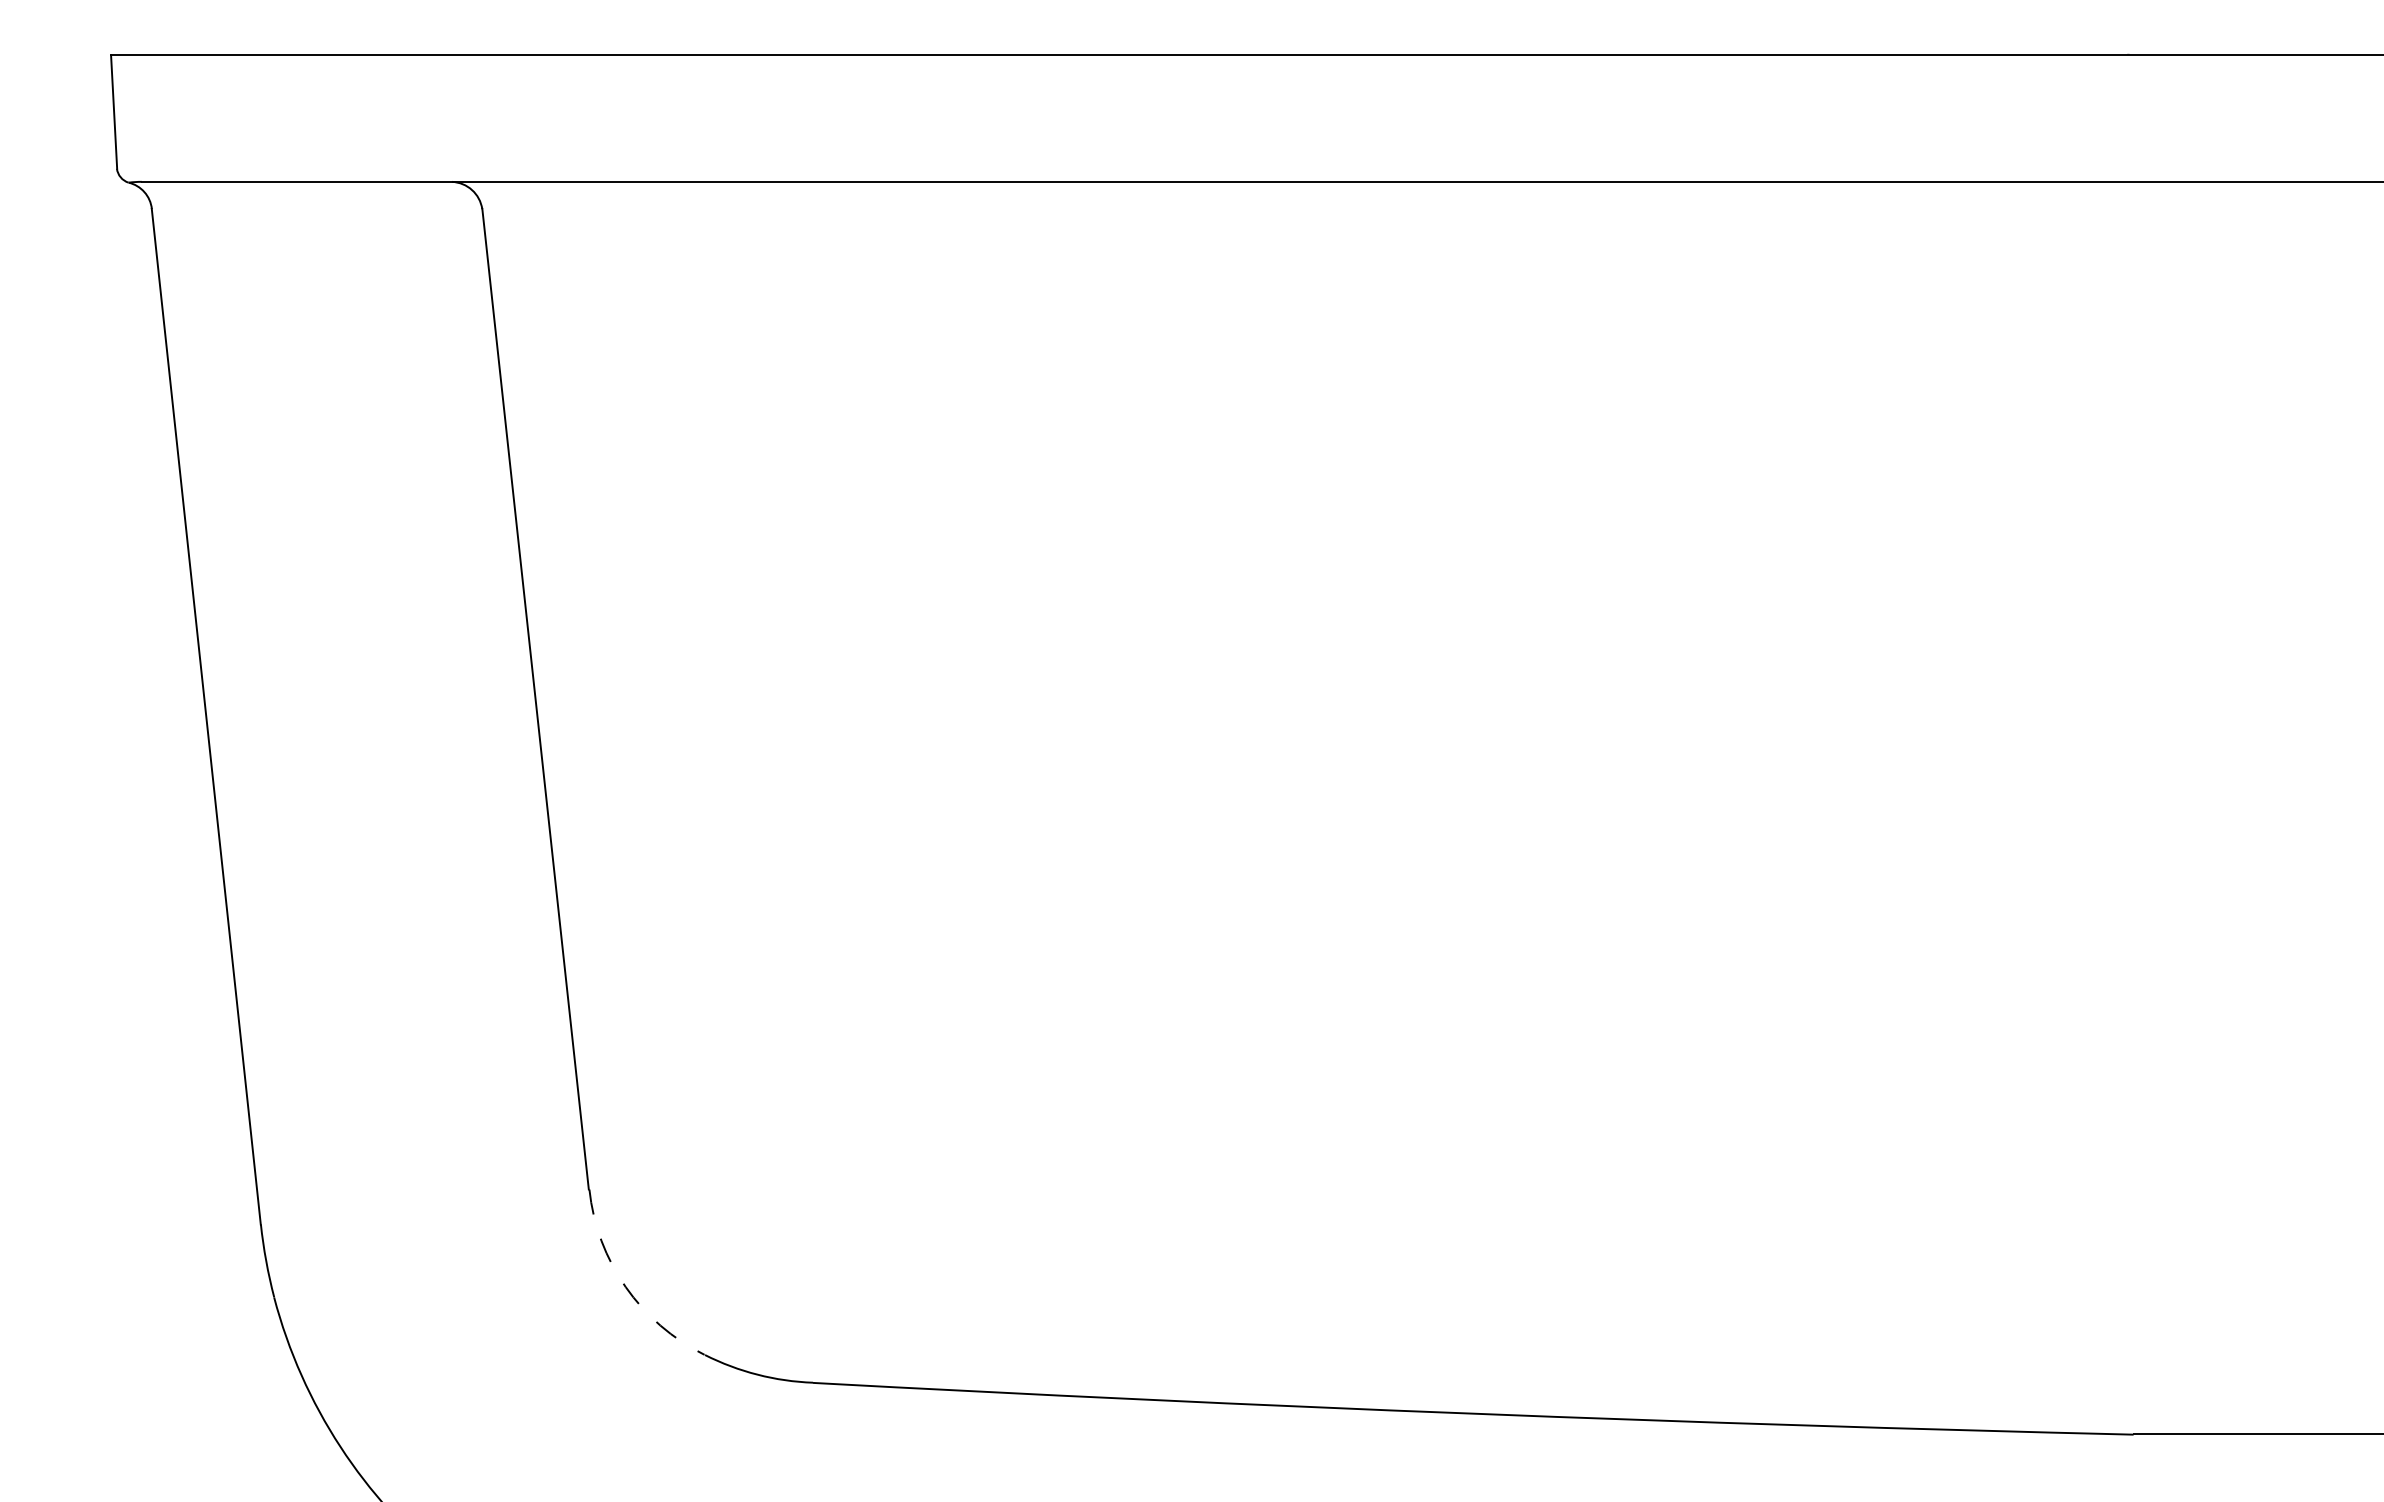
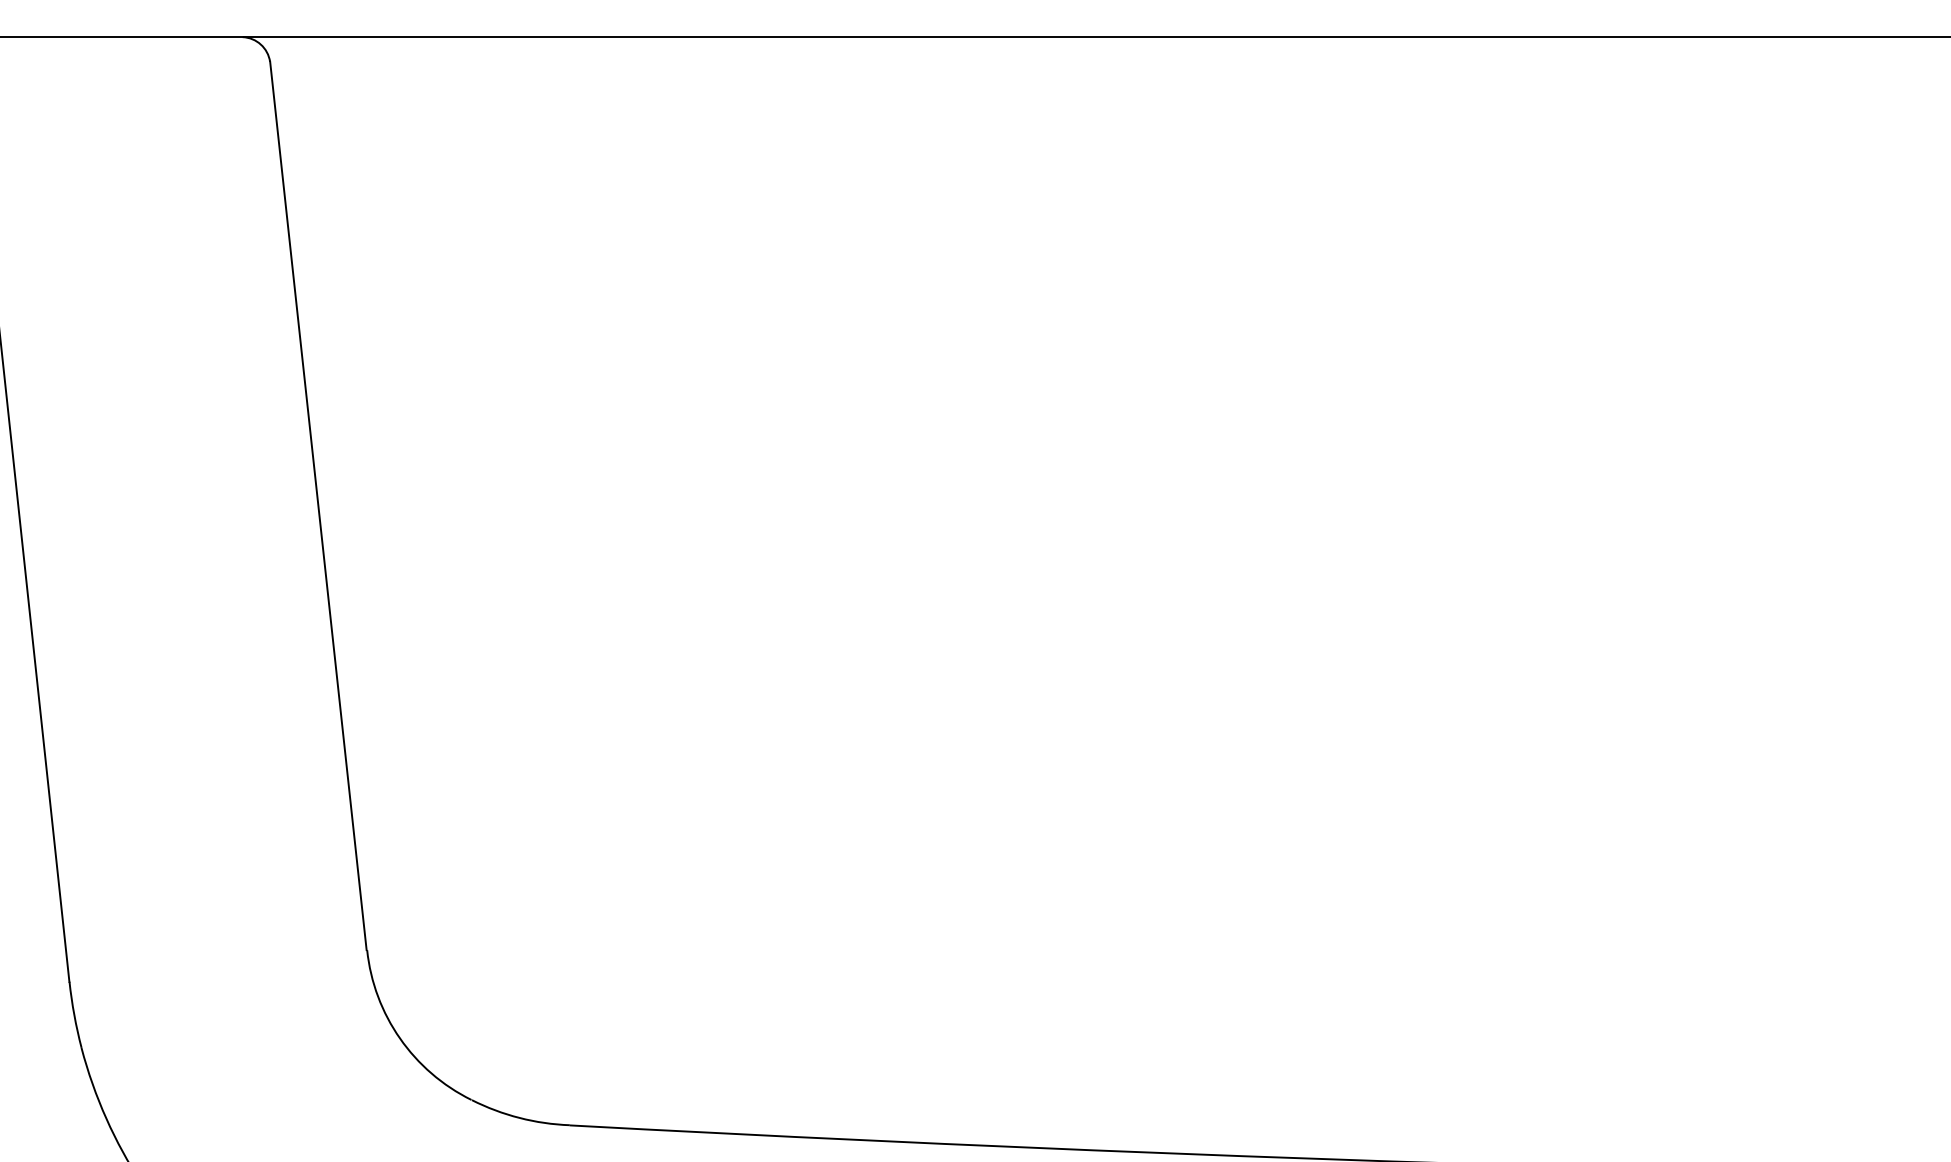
arc: (625, 1287) -> (399, 1038), dashed -> solid

